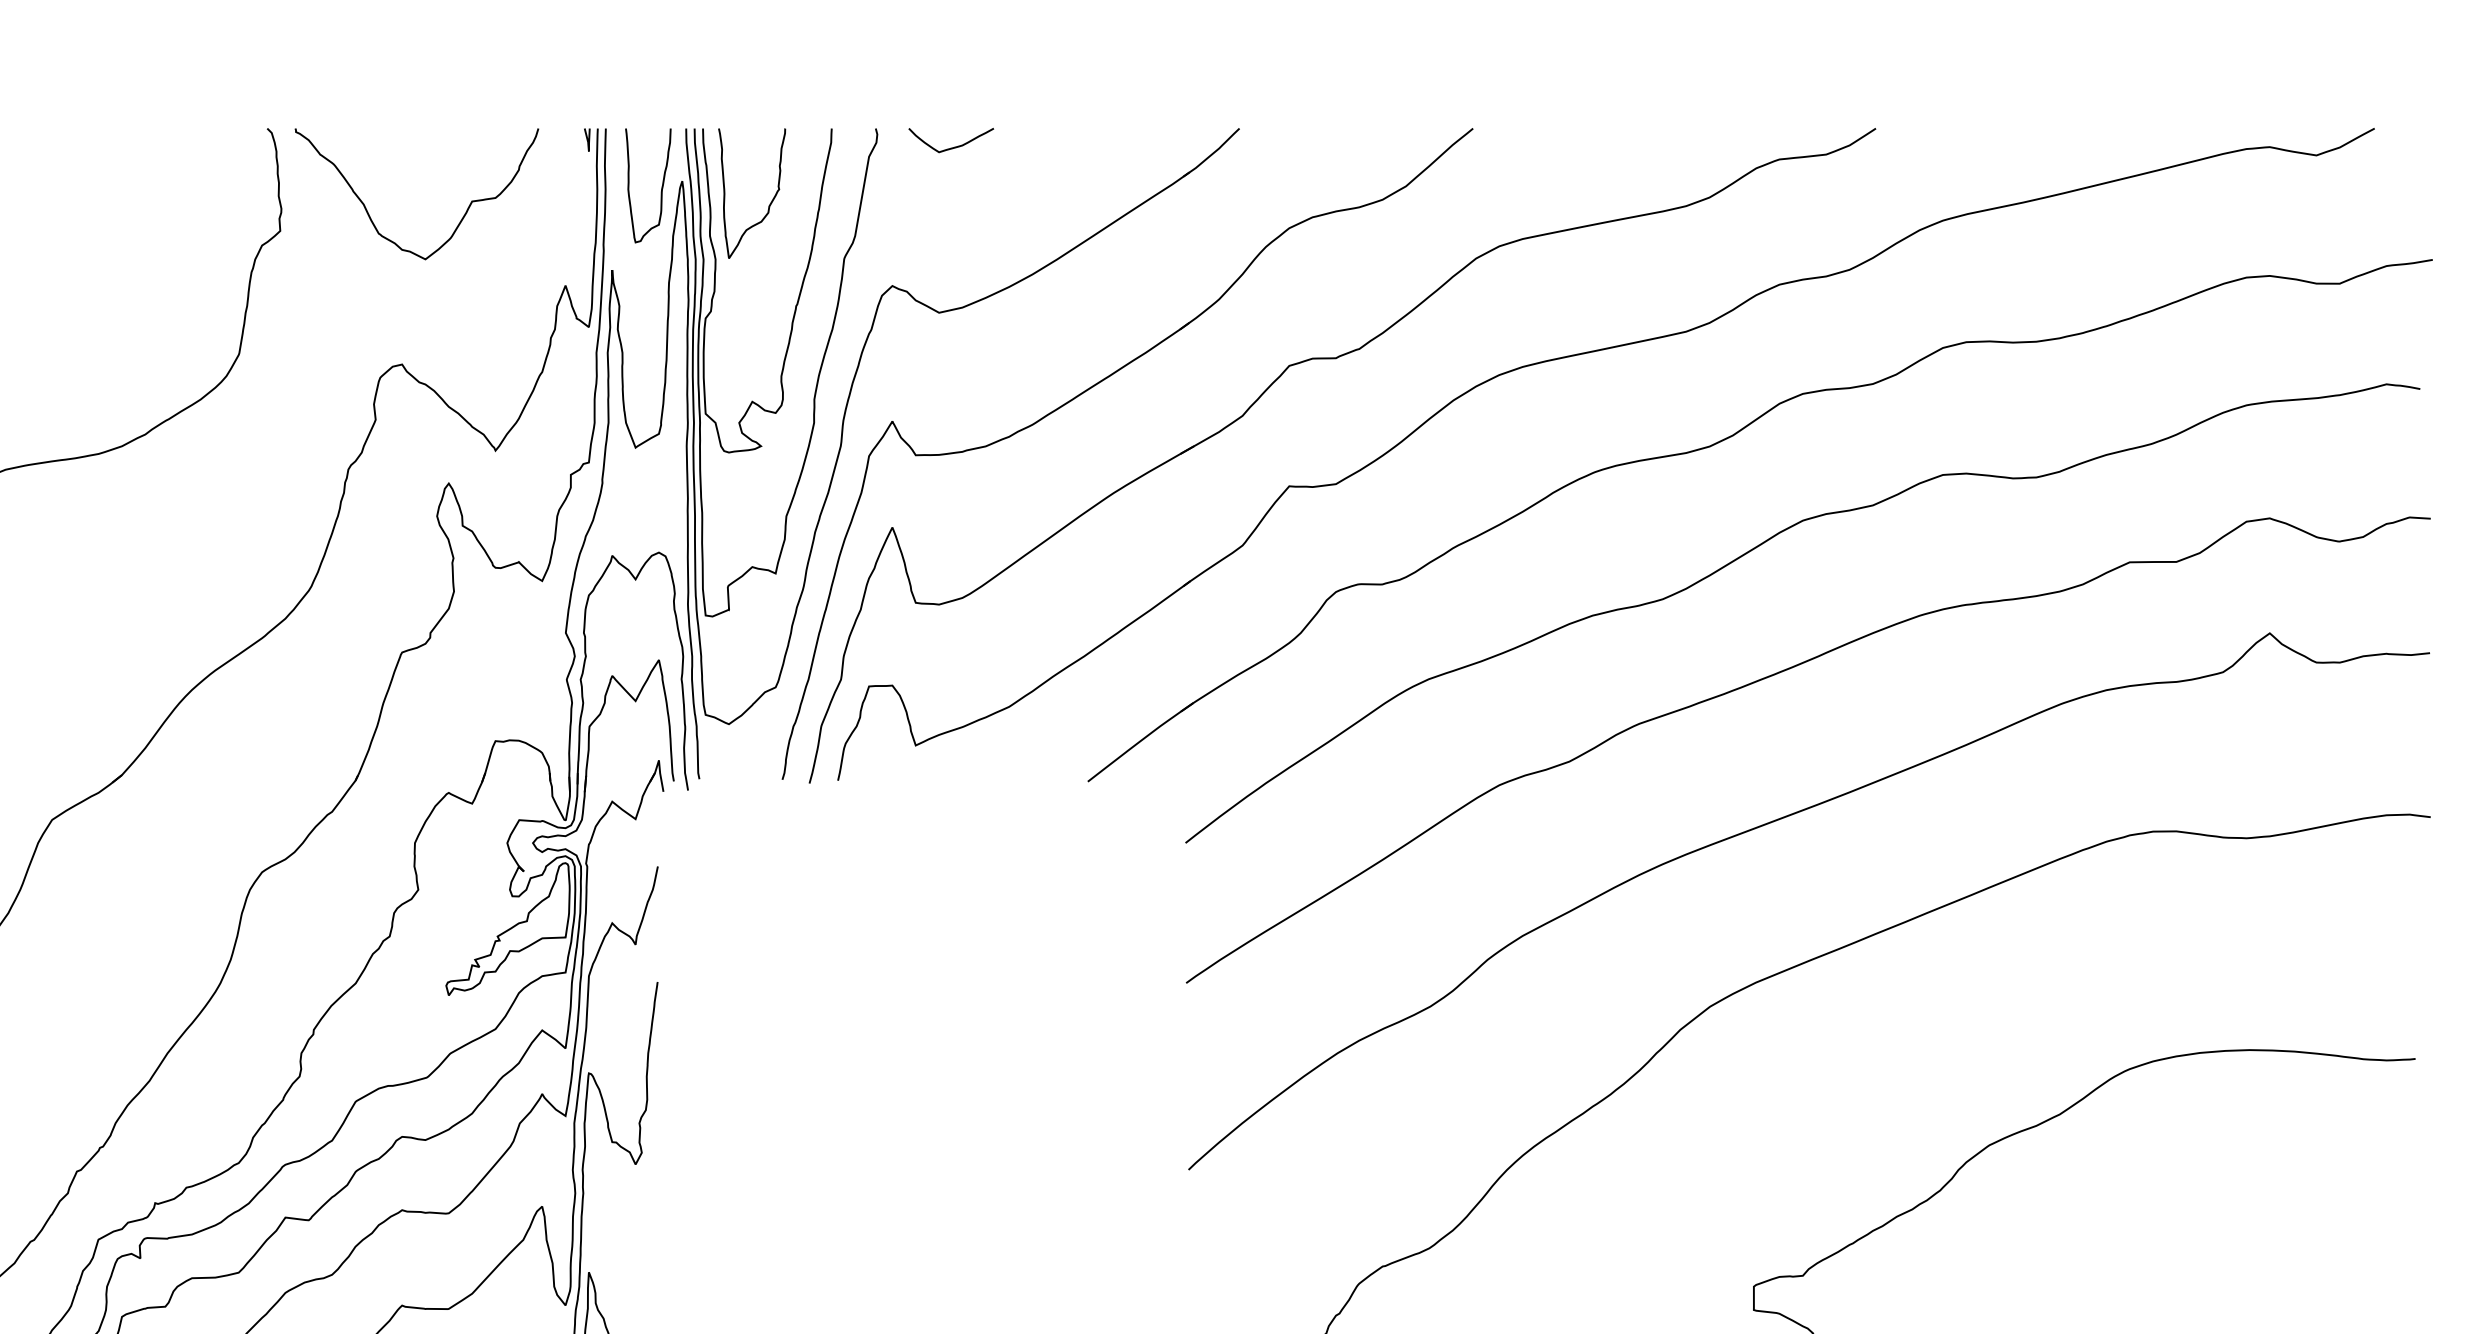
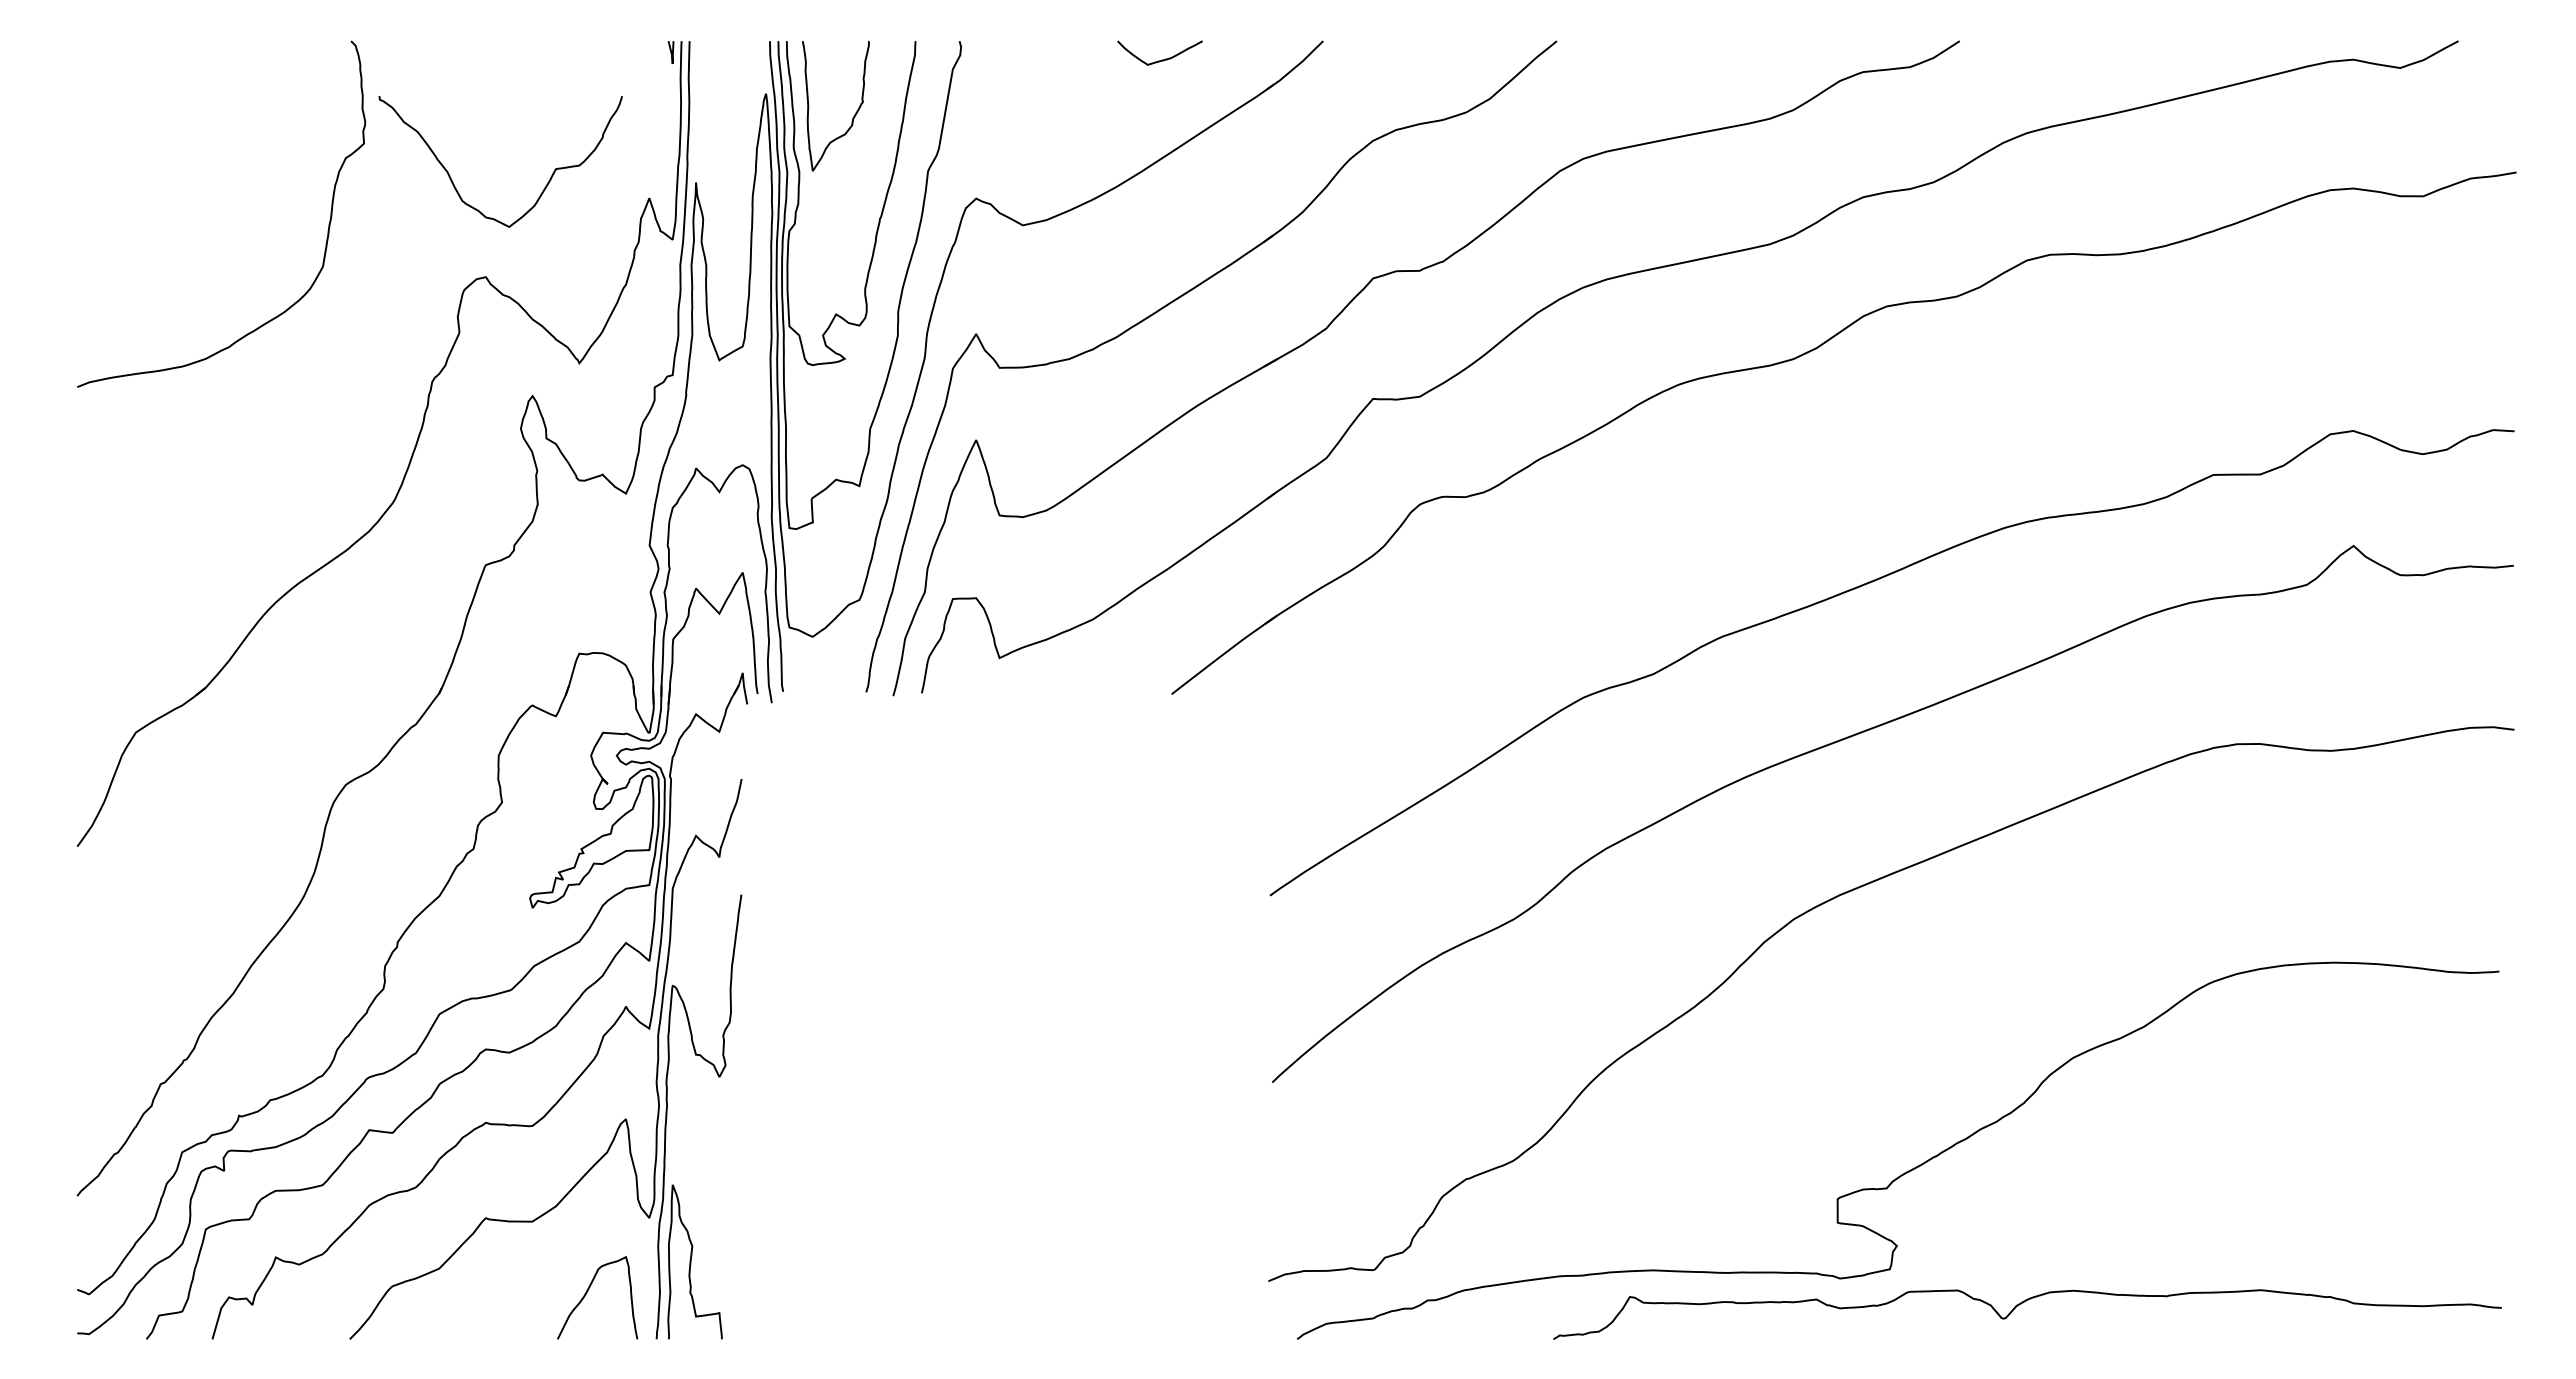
curve: (952, 146) -> (1161, 59), moved
curve: (660, 189) -> (744, 102), removed
curve: (461, 217) -> (545, 185), moved
curve: (1757, 547) -> (1841, 460), removed

